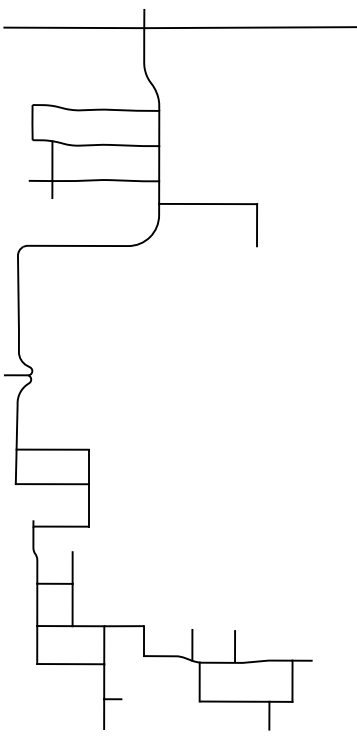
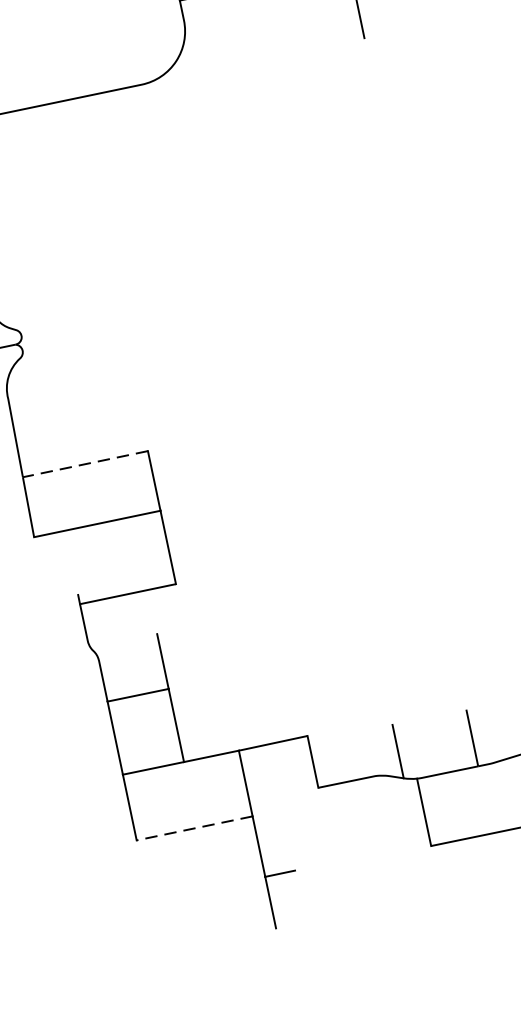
line: (52, 449) -> (84, 463), solid -> dashed
line: (70, 664) -> (194, 829), solid -> dashed

